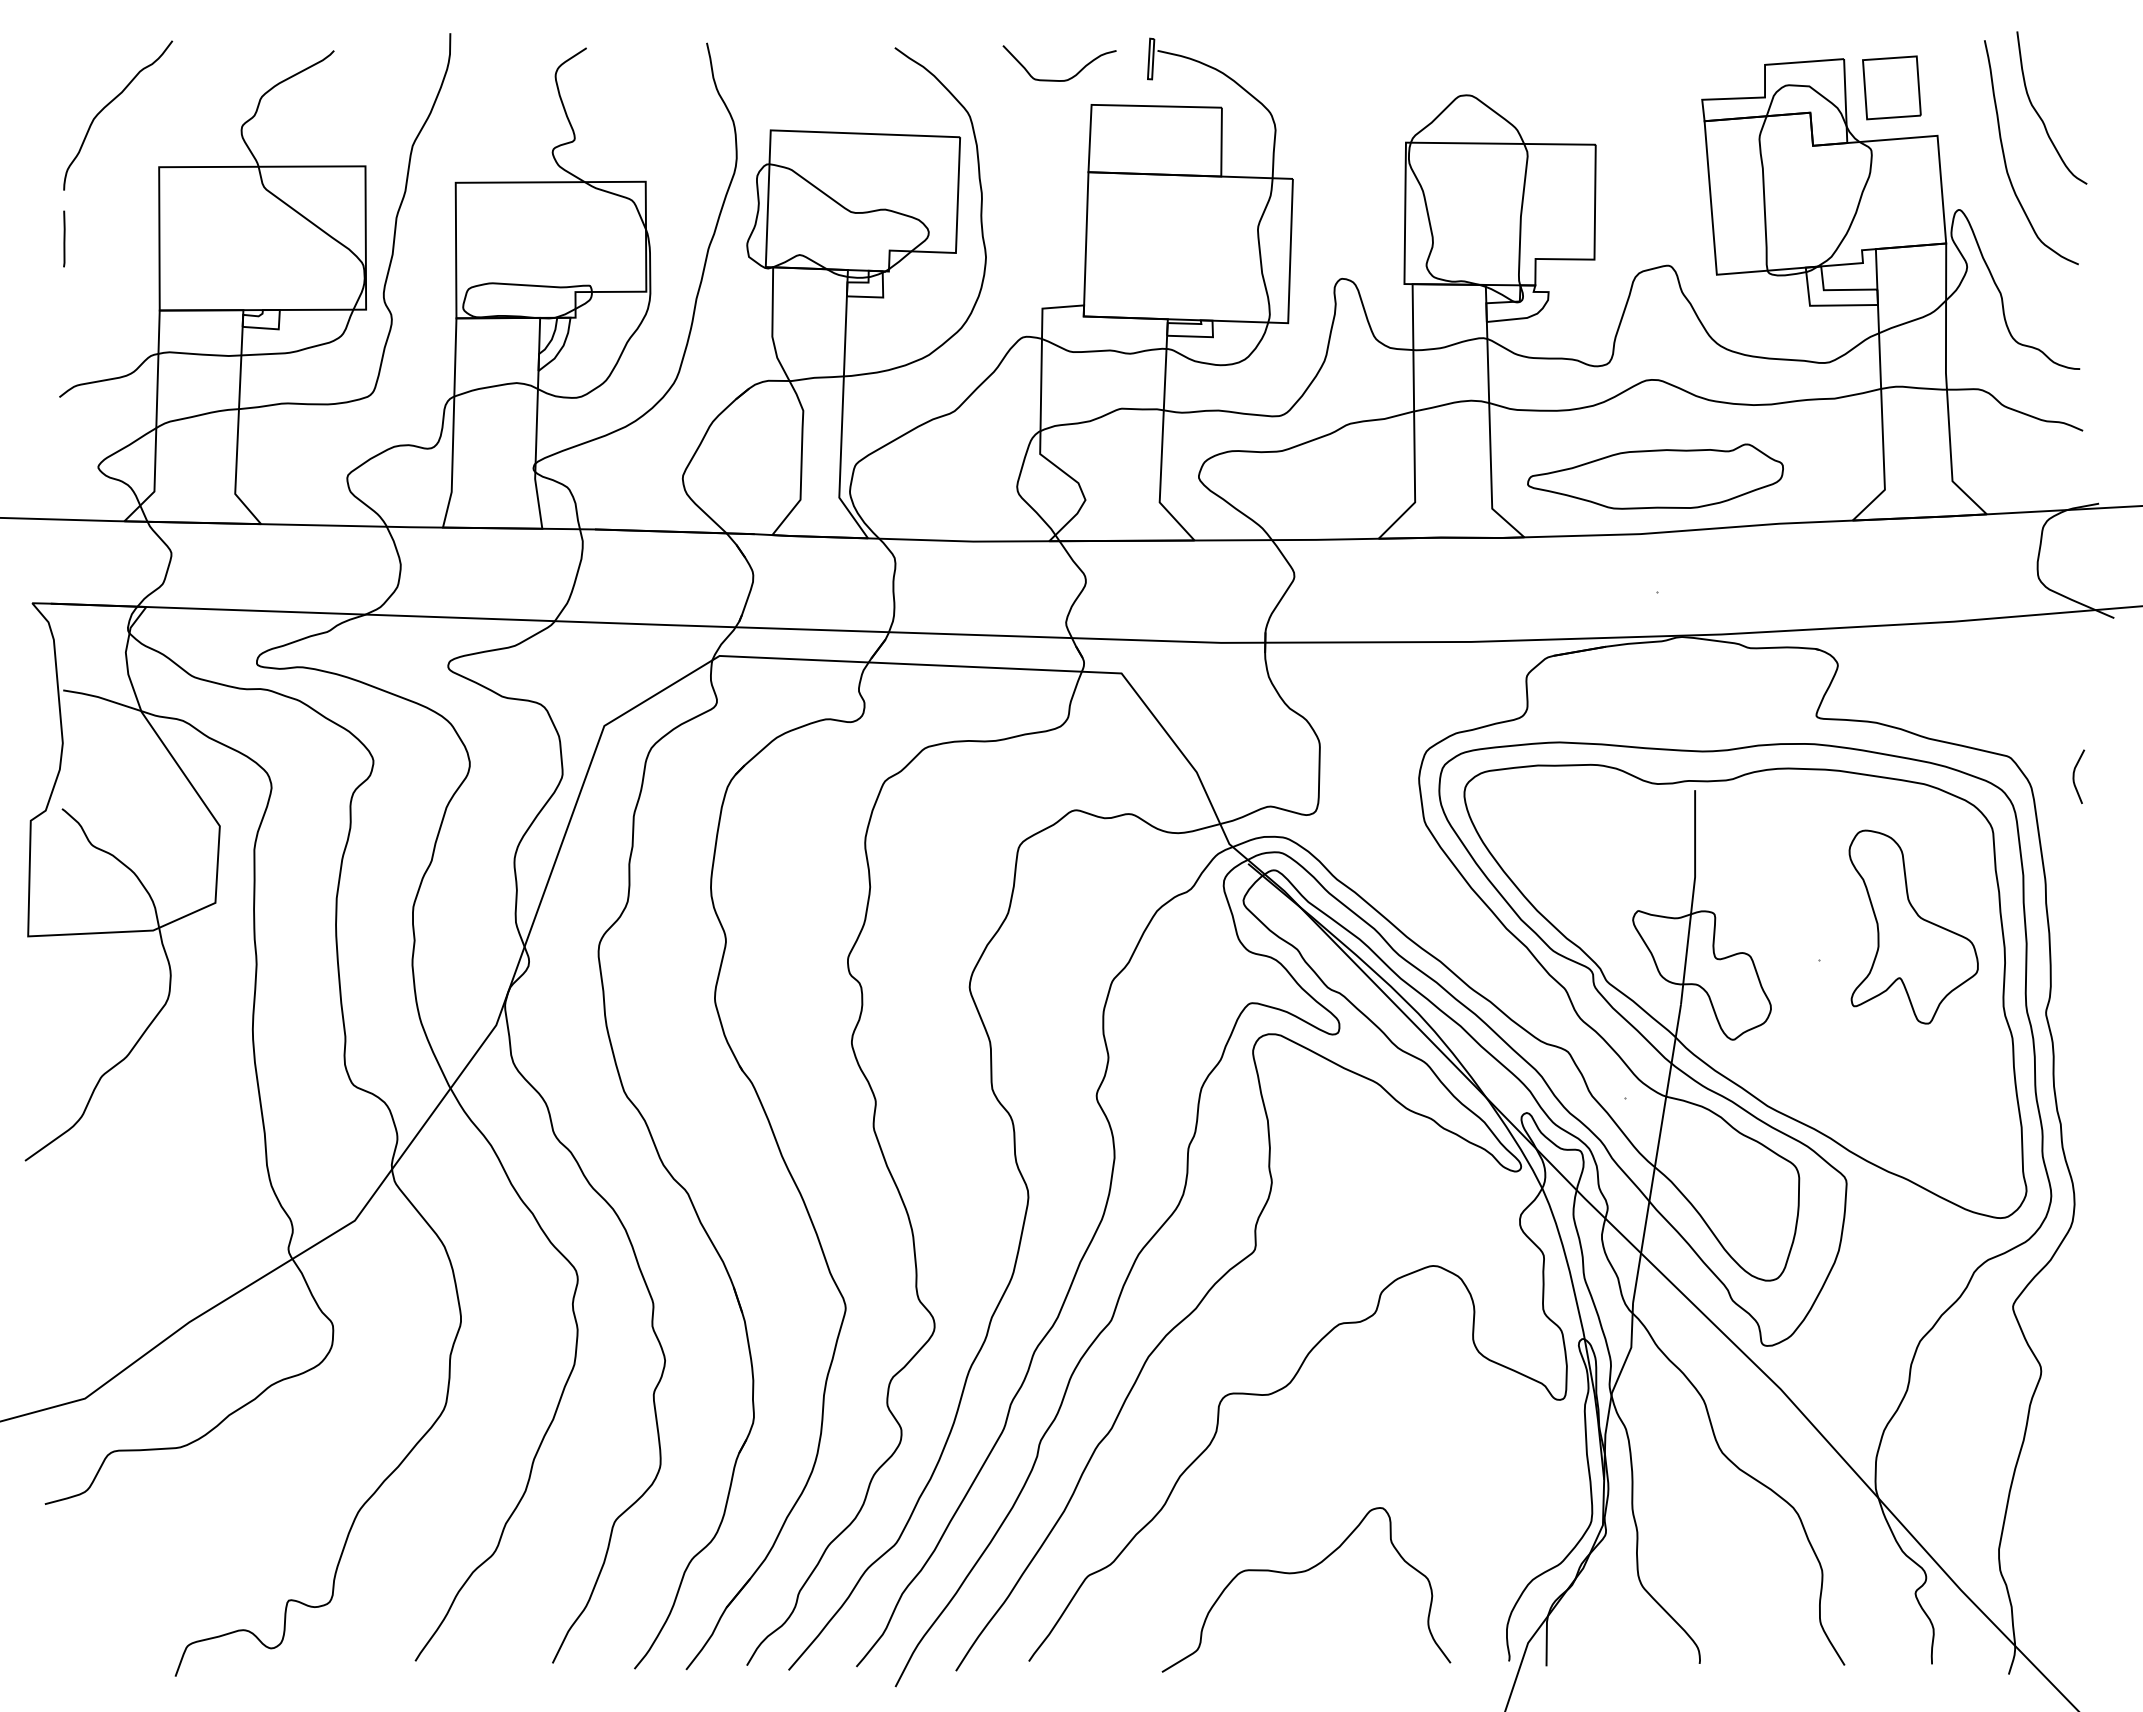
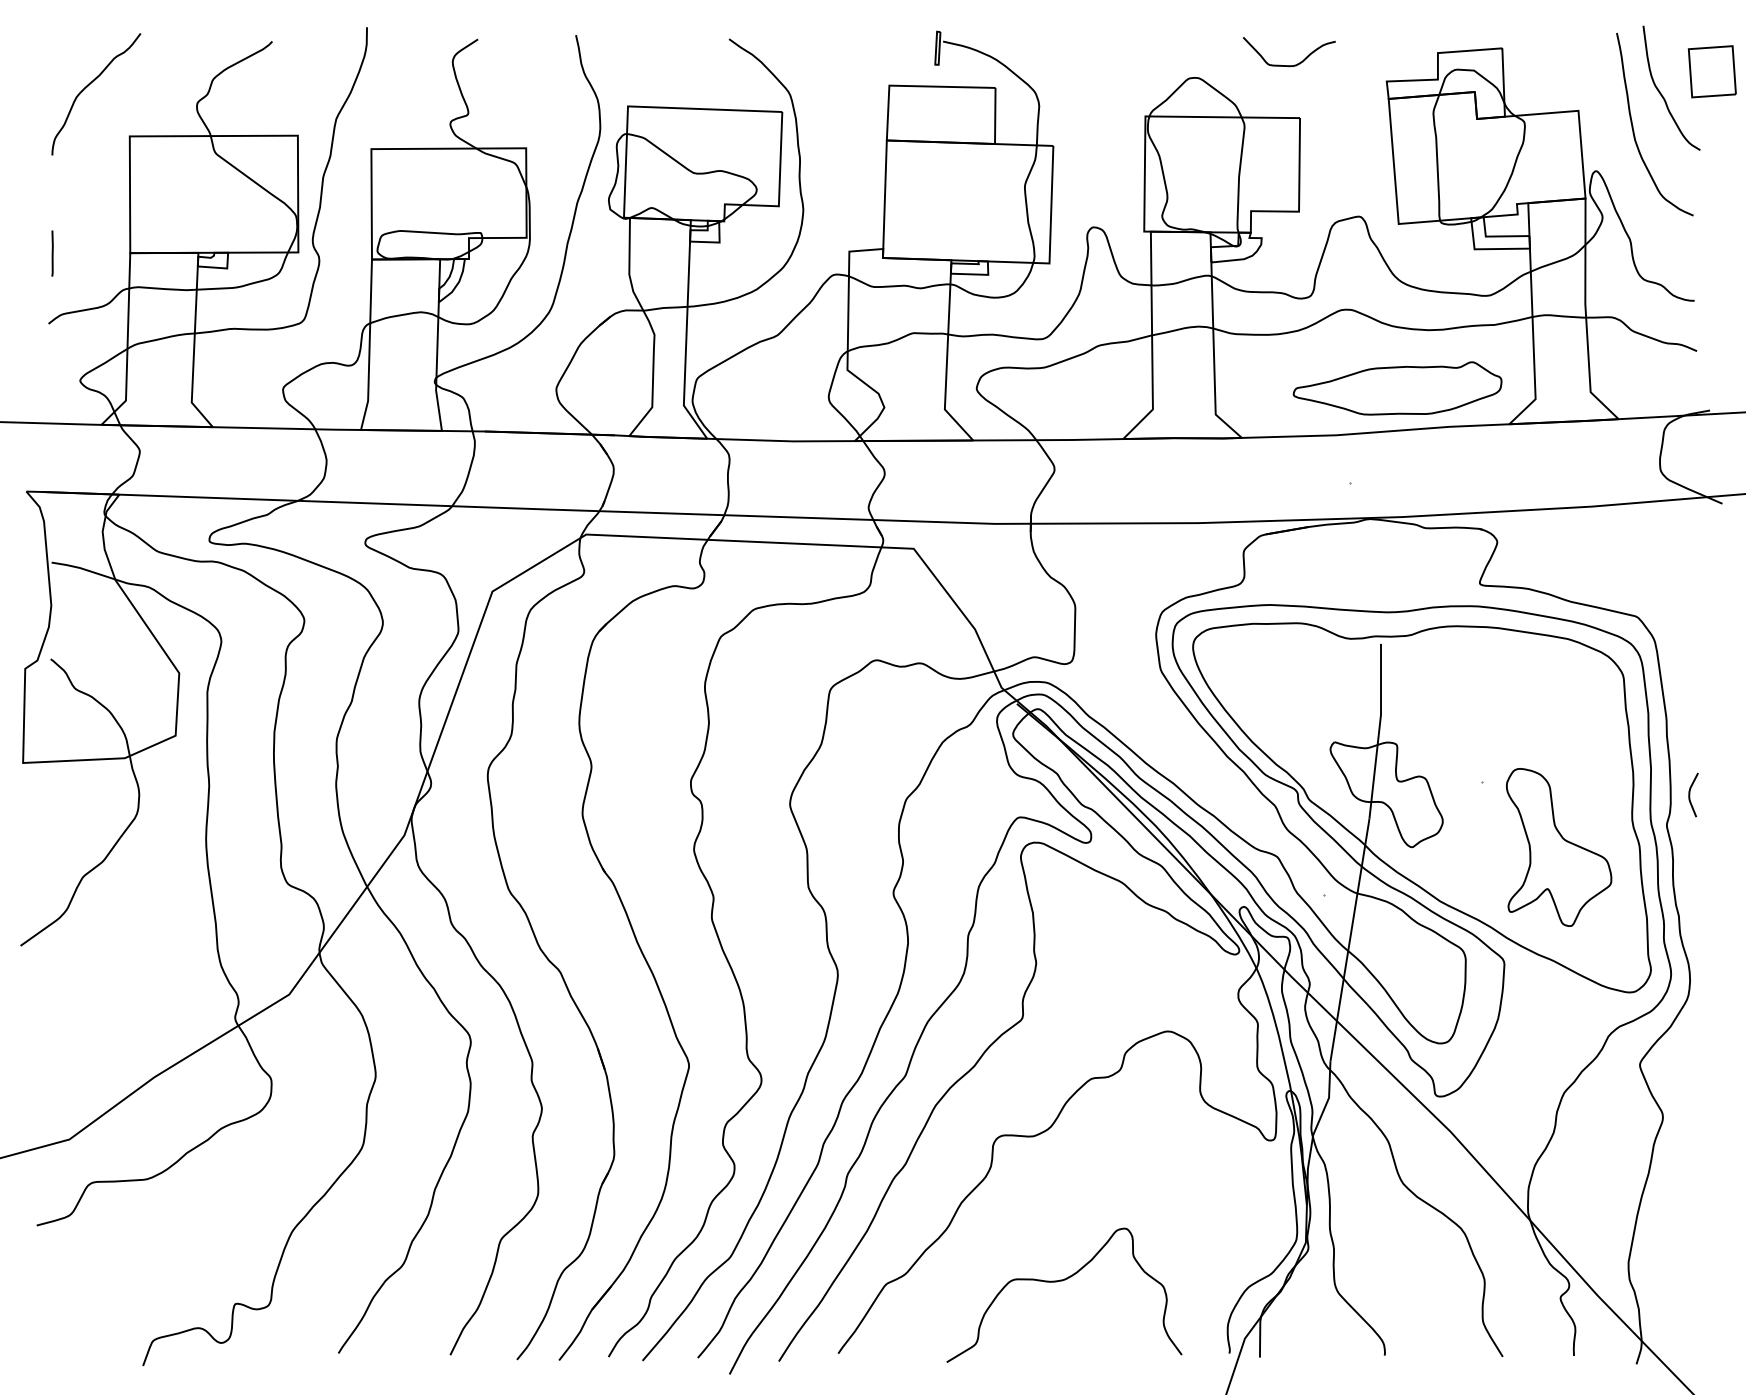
curve: (1054, 79) -> (1285, 64), moved
part: (1891, 87) -> (1712, 71), moved
line: (64, 238) -> (52, 253), moved
part: (1655, 476) -> (1397, 388), moved
curve: (2074, 776) -> (1690, 794), moved
part: (1913, 926) -> (1558, 846), moved

